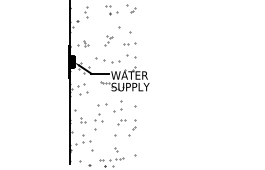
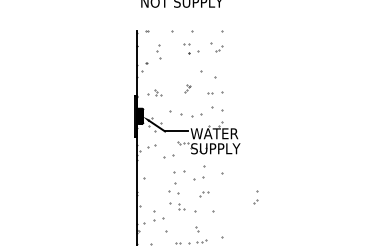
part: (108, 40) -> (187, 88), size x0.6
part: (84, 93) -> (168, 156), moved
part: (83, 120) -> (181, 206), moved
part: (134, 124) -> (255, 197), moved

